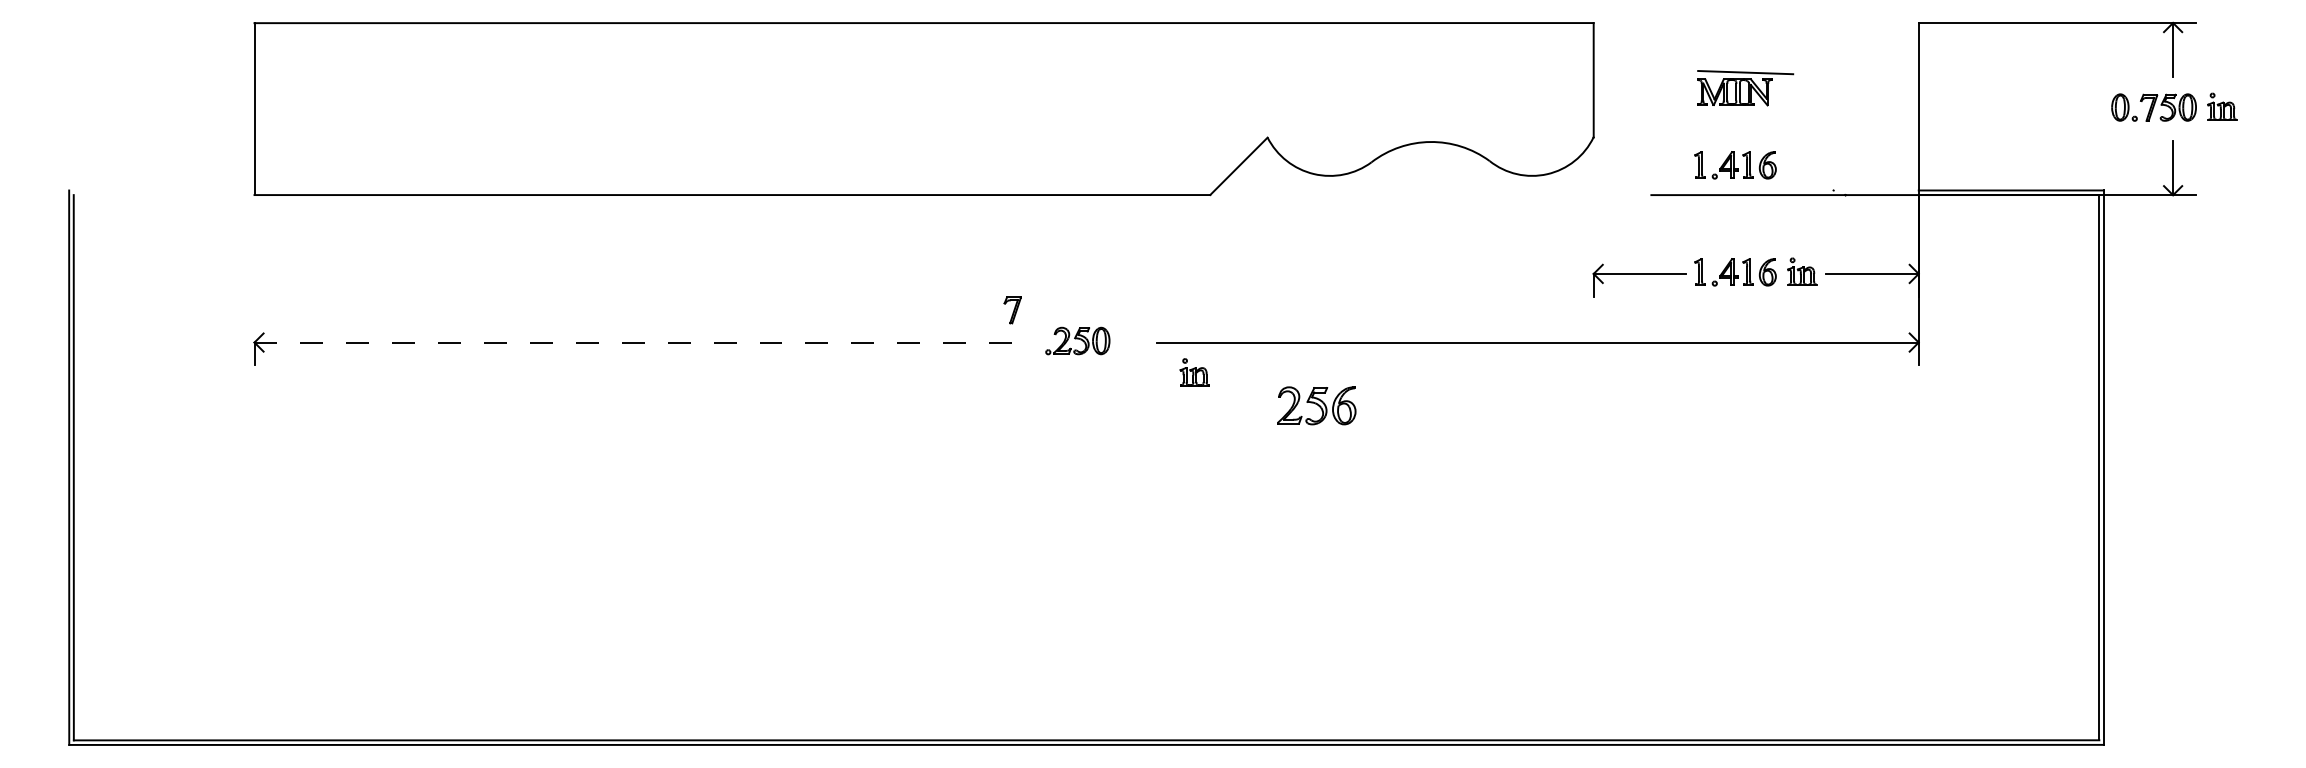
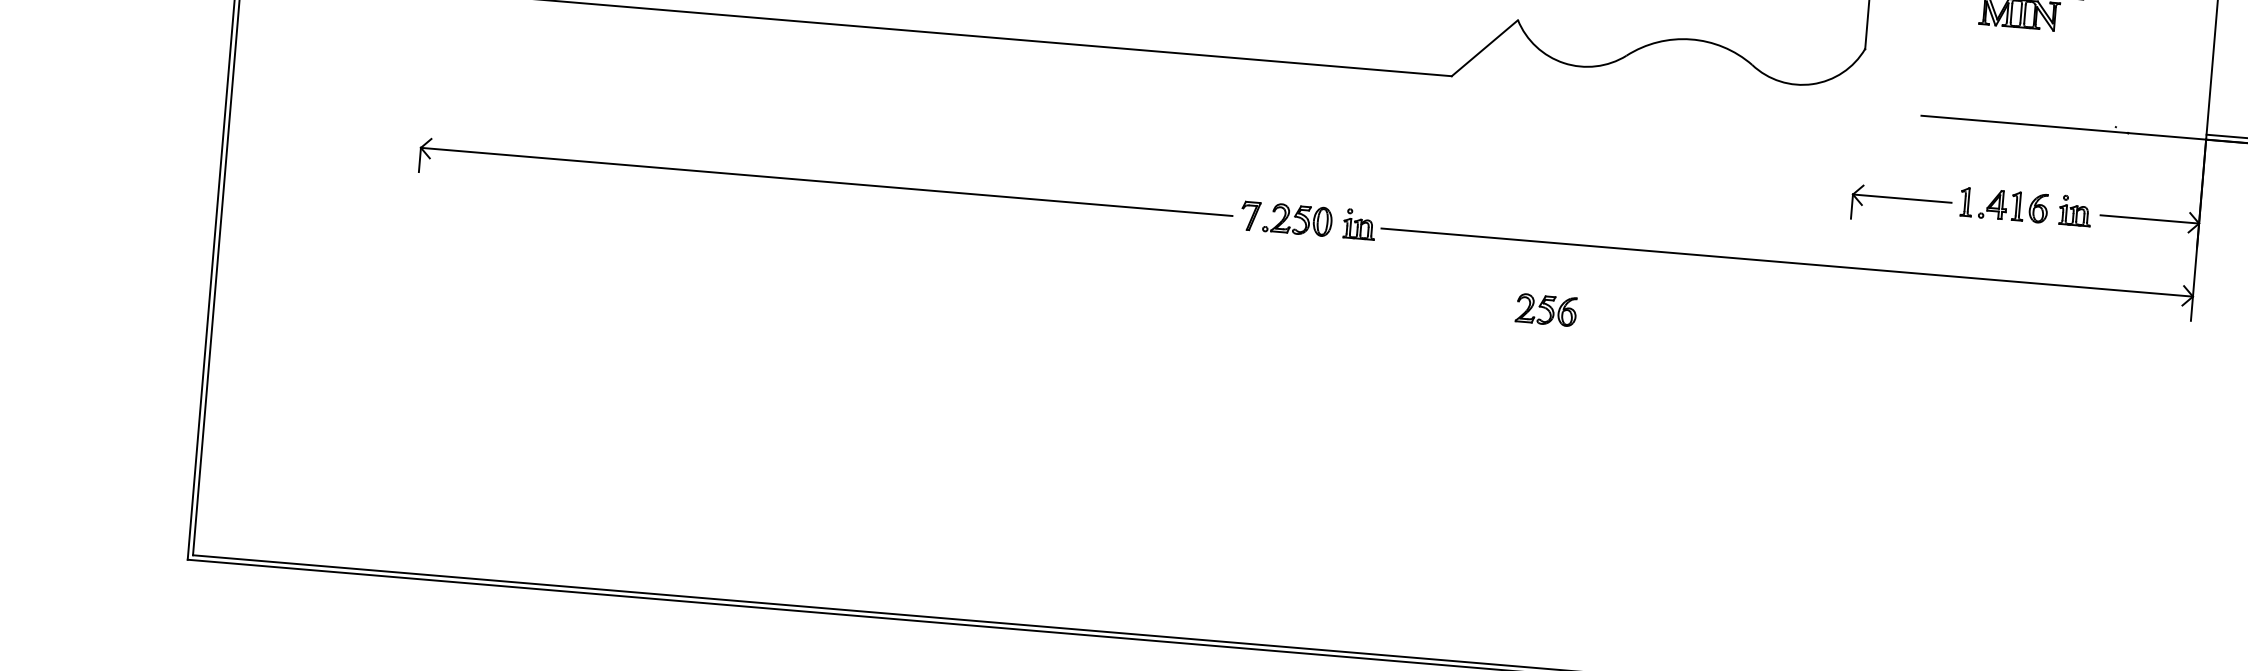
part: (1735, 165) -> (2013, 91), removed
part: (1012, 310) -> (1250, 216), moved
line: (636, 342) -> (827, 181), dashed -> solid
part: (1194, 372) -> (1359, 224), moved
part: (1316, 405) -> (1546, 309), size x0.71

